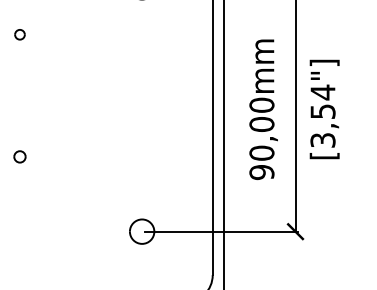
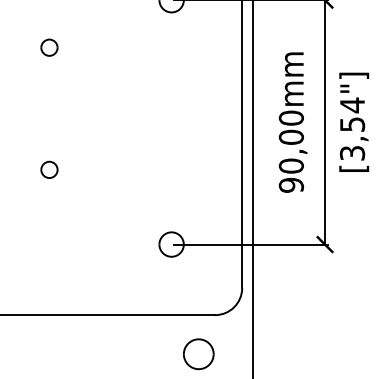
part: (20, 34) -> (49, 47), size x1.67
part: (20, 156) -> (49, 169), size x1.43

